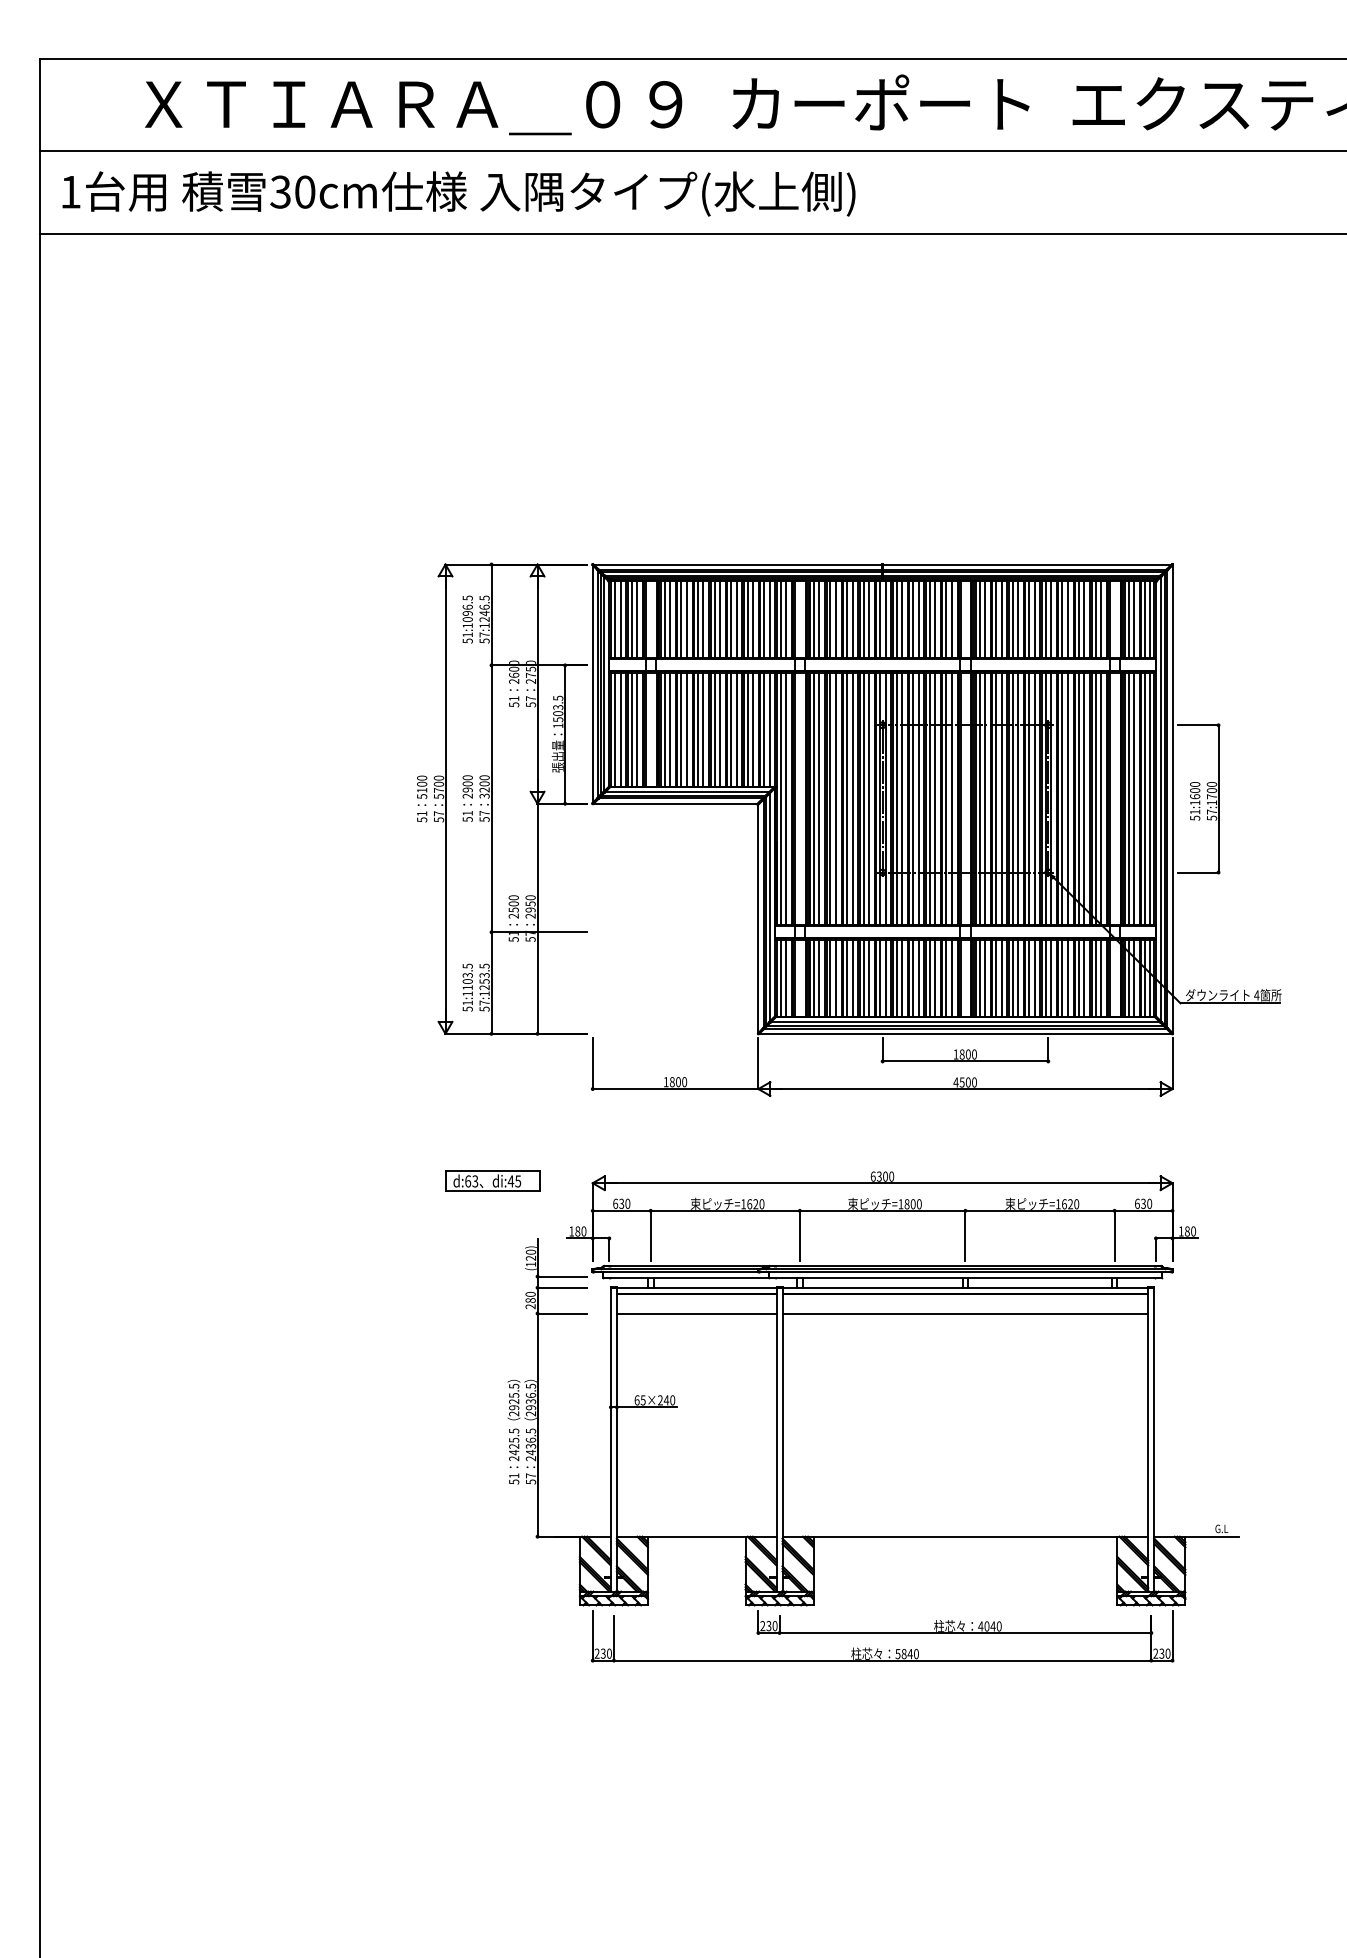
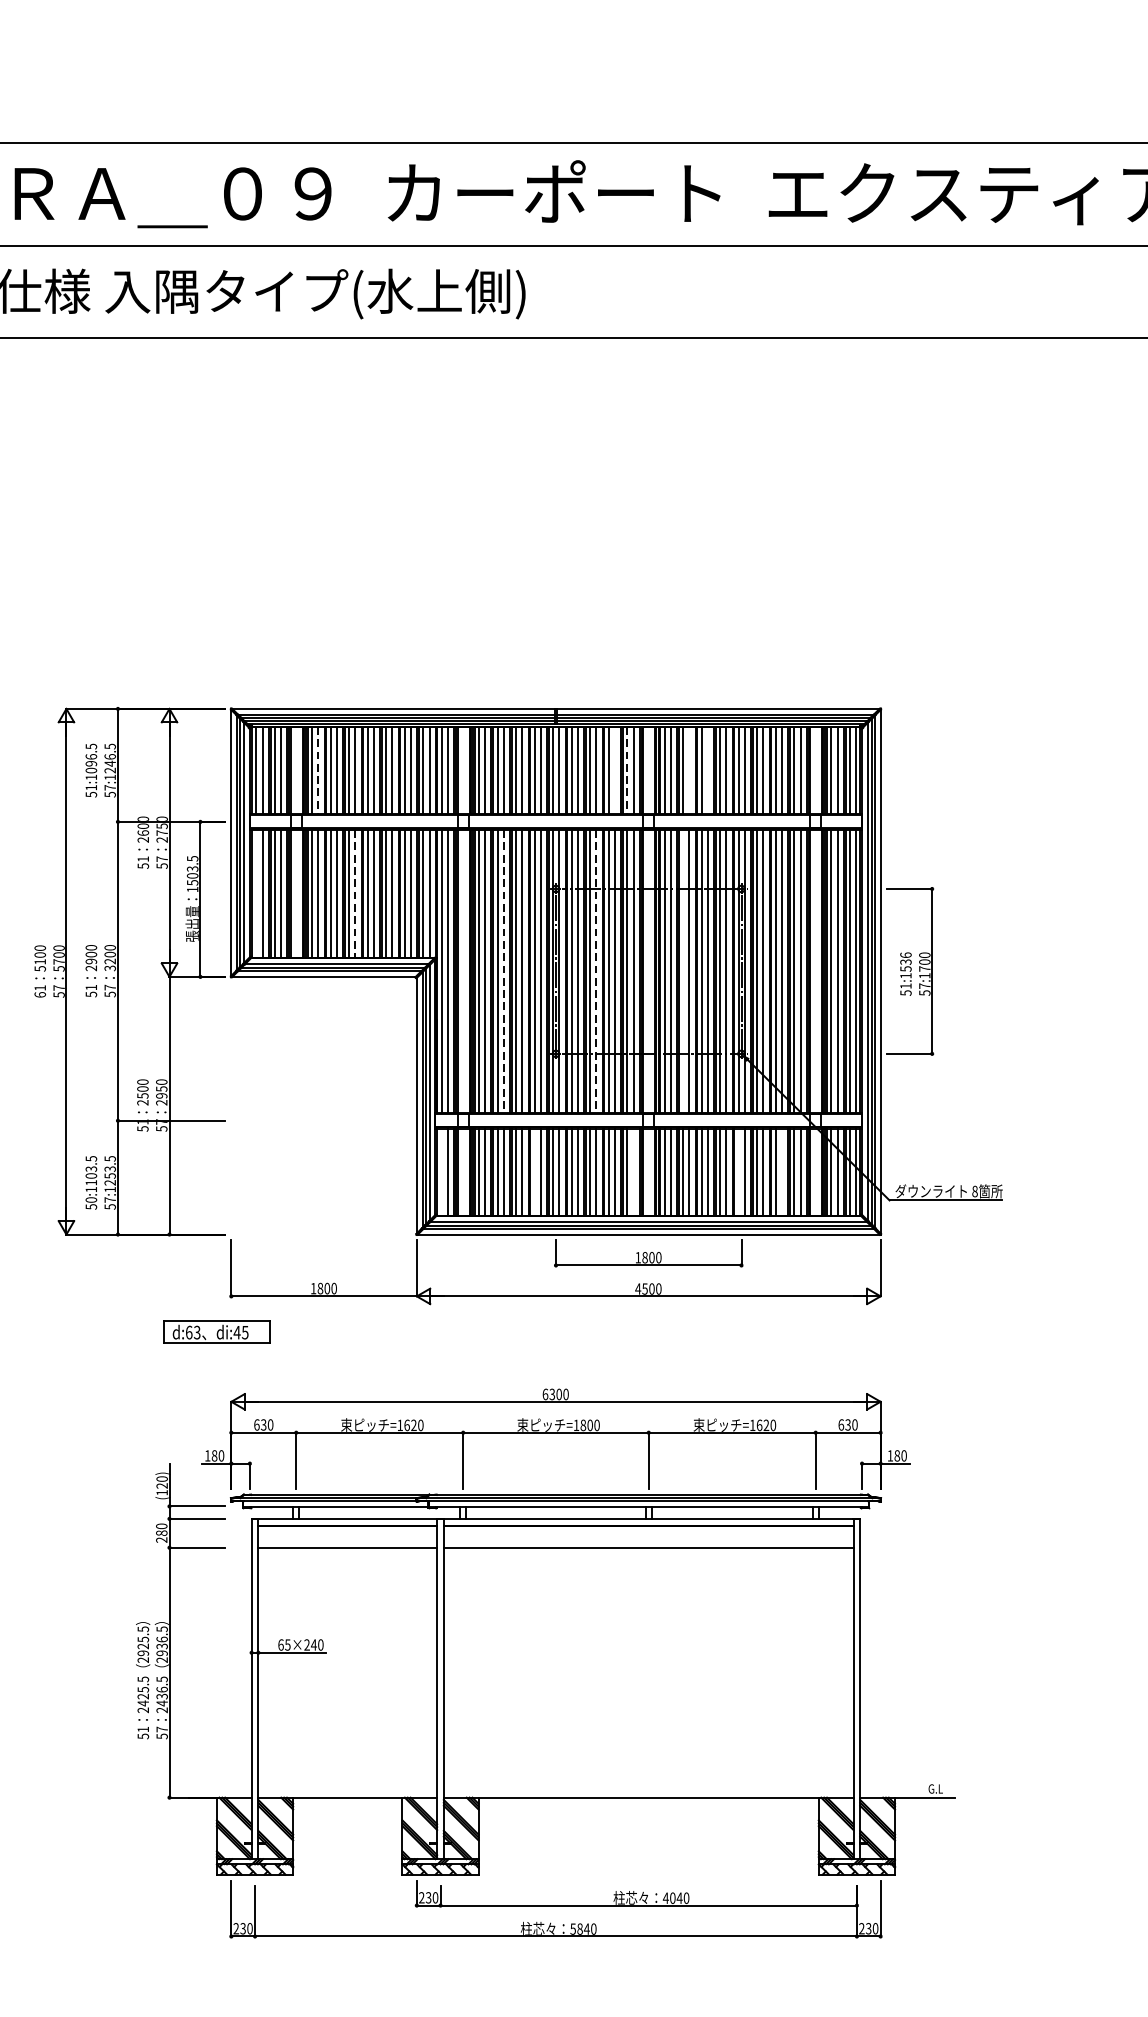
line: (670, 619) -> (318, 770), solid -> dashed
line: (935, 619) -> (615, 770), removed
line: (946, 619) -> (627, 770), solid -> dashed
line: (1001, 619) -> (689, 770), removed
line: (1018, 619) -> (708, 770), removed
line: (615, 729) -> (256, 893), removed
line: (703, 730) -> (355, 894), solid -> dashed
text: (1195, 790) -> (906, 962), 51:1600 -> 51:1536
line: (996, 798) -> (683, 970), removed
line: (835, 799) -> (503, 972), solid -> dashed
line: (918, 799) -> (596, 972), solid -> dashed
text: (422, 819) -> (40, 994), 51 -> 61
line: (780, 978) -> (441, 1172), removed
line: (863, 978) -> (534, 1172), removed
line: (951, 978) -> (633, 1172), removed
line: (1045, 978) -> (738, 1172), removed
line: (1084, 978) -> (782, 1172), removed
text: (1256, 995) -> (974, 1191), 4 -> 8
text: (467, 1002) -> (91, 1199), 51:1103.5 -> 50:1103.5
part: (492, 1180) -> (216, 1331), moved

